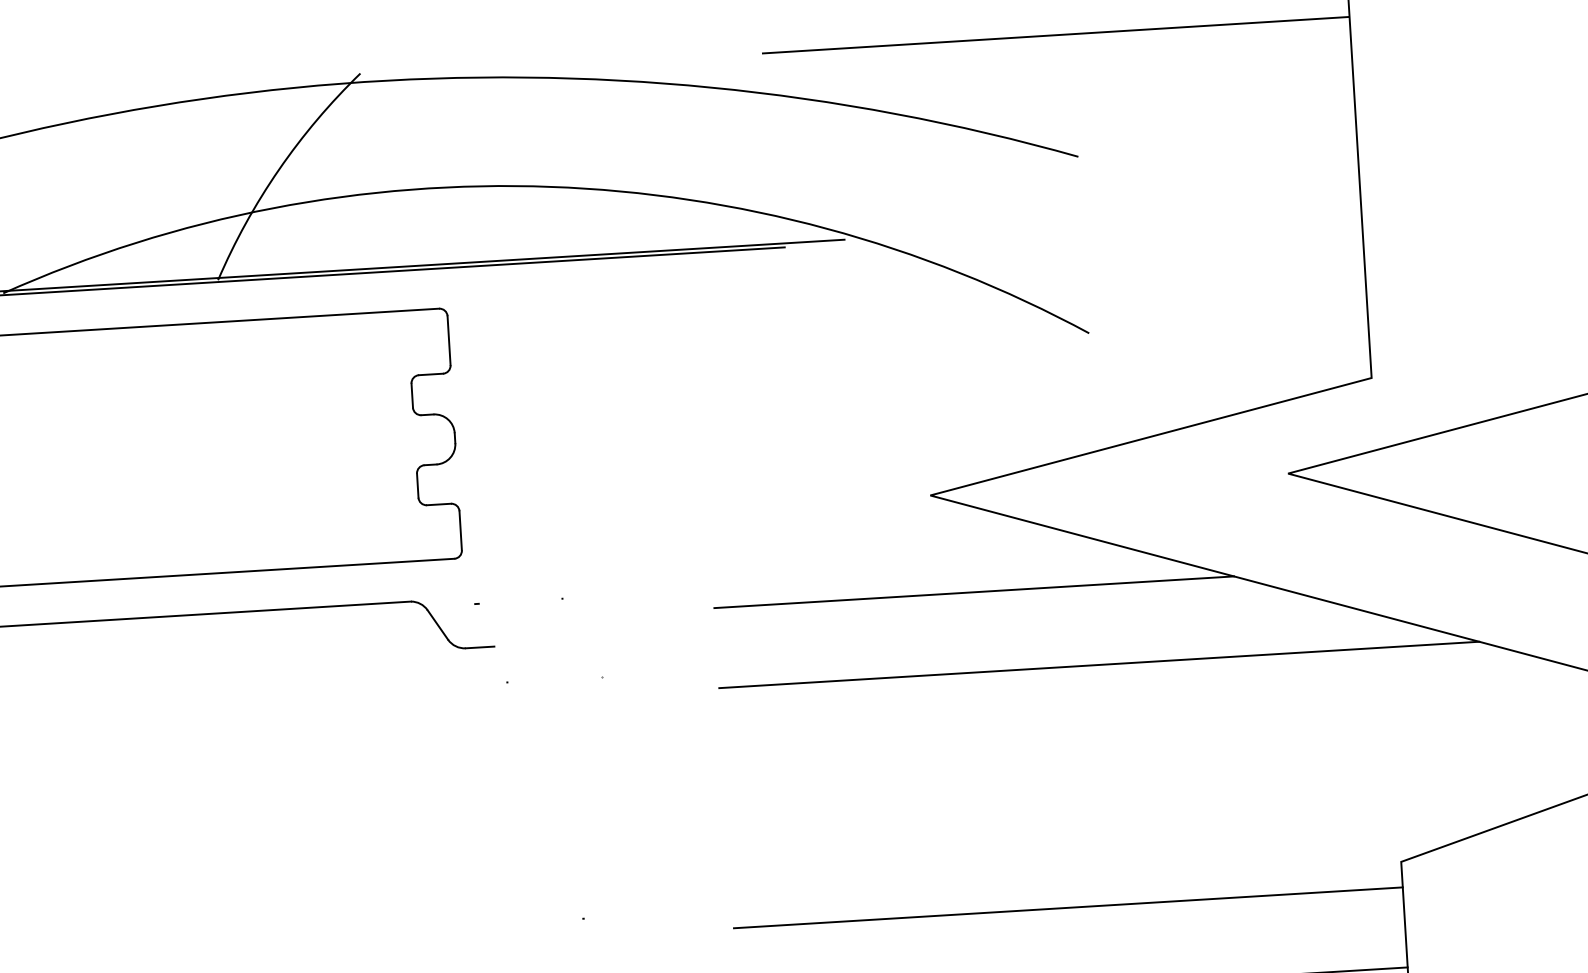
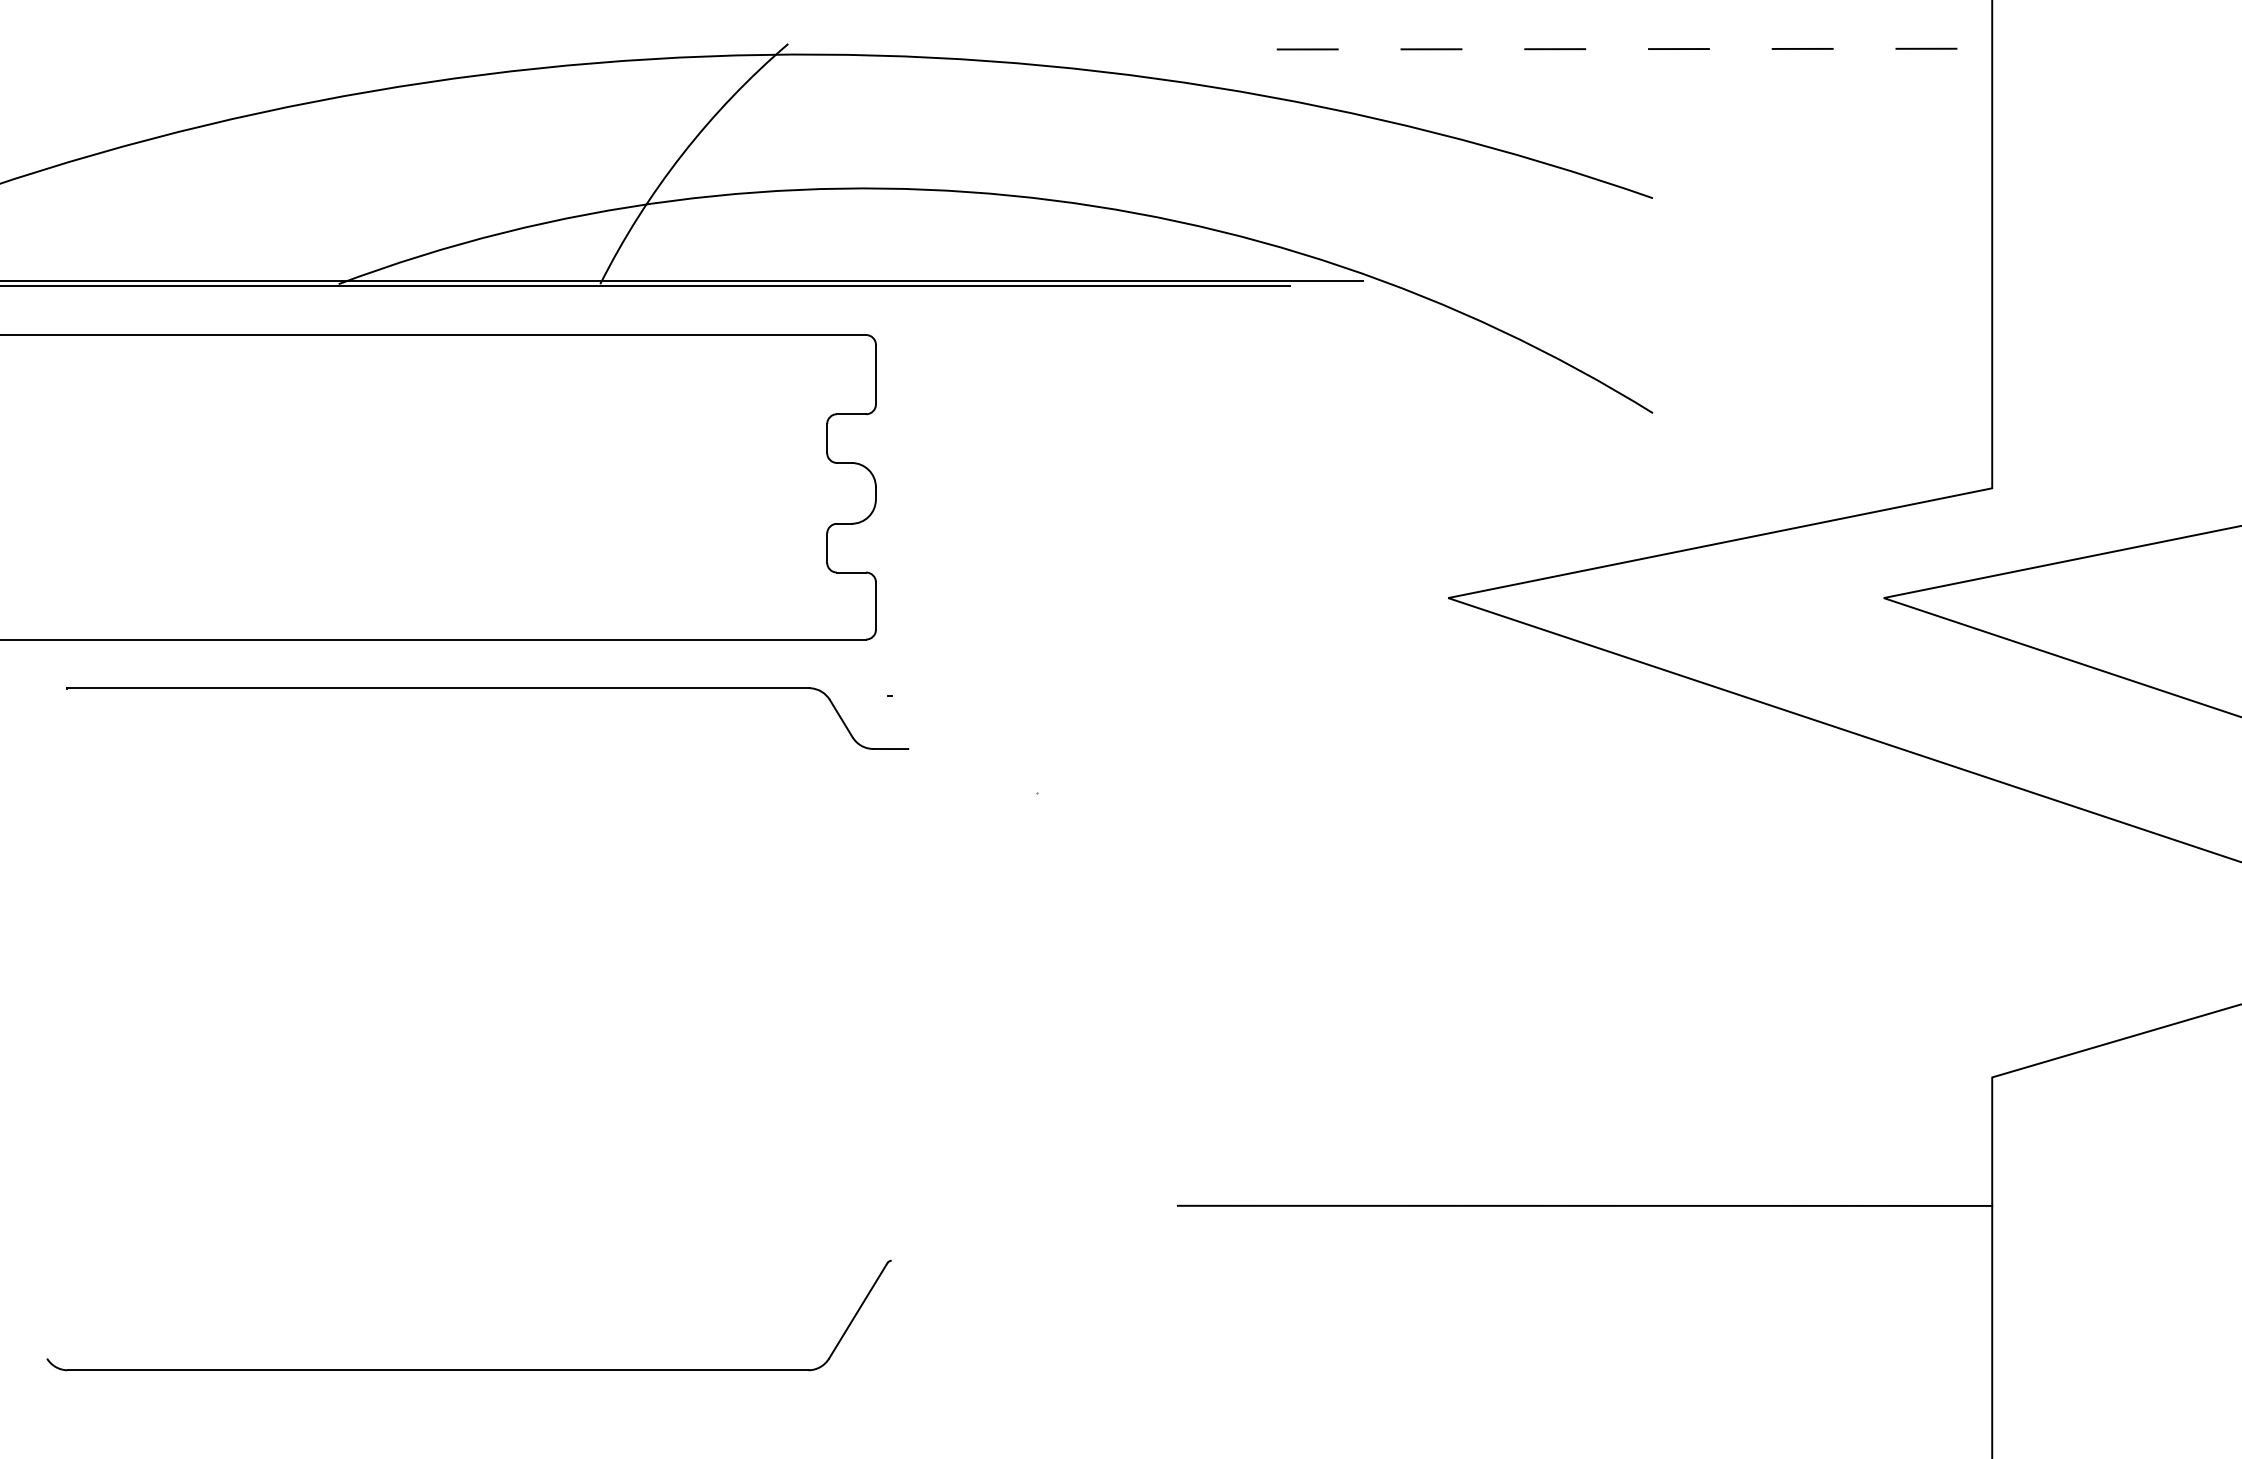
line: (1055, 35) -> (1634, 49), solid -> dashed
line: (973, 592) -> (1493, 718), removed
line: (1099, 665) -> (1640, 816), removed
line: (1067, 907) -> (1584, 1108), removed

